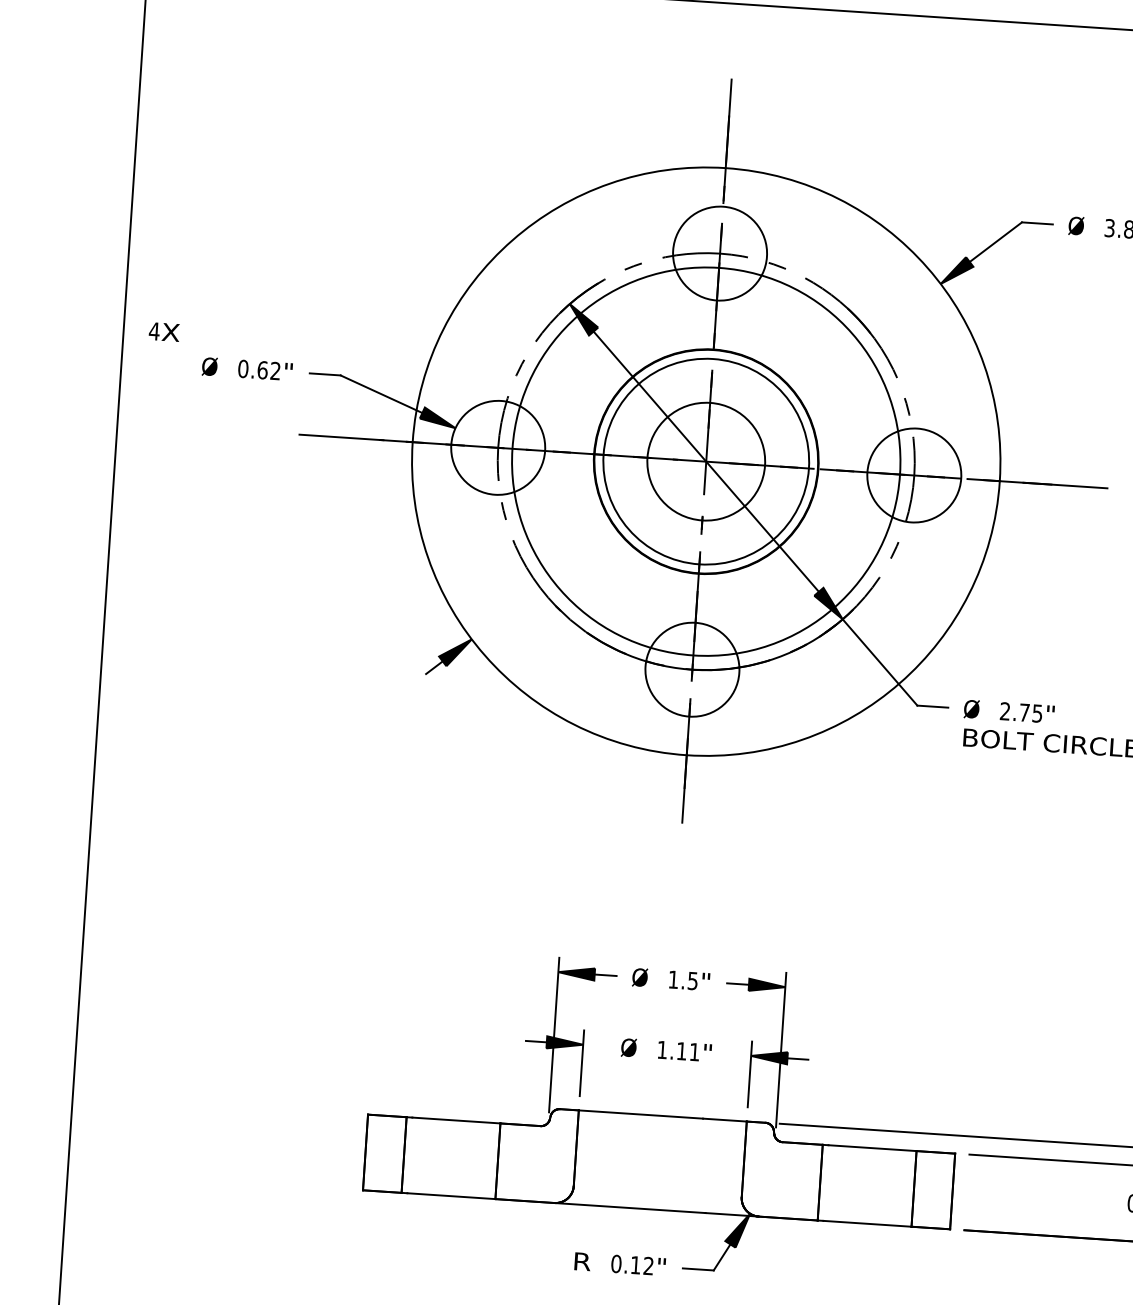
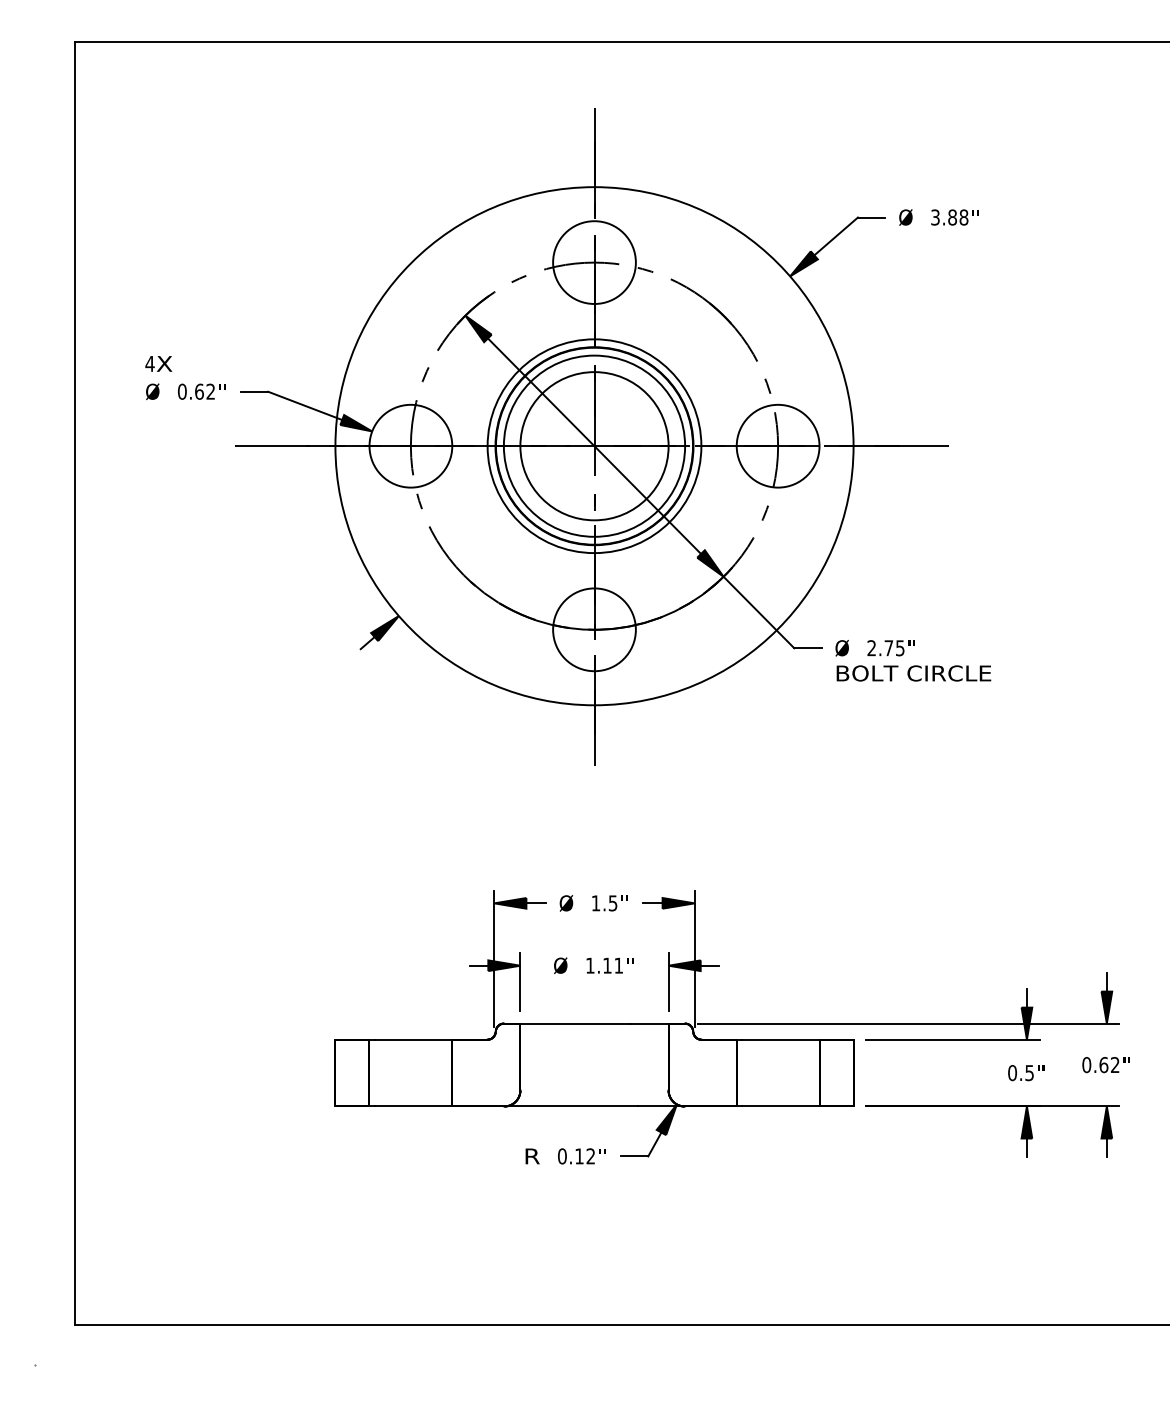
text: (164, 331) -> (158, 363), moved
circle: (706, 461) -> (594, 446), size x0.62
circle: (706, 461) -> (594, 446), size x1.43

